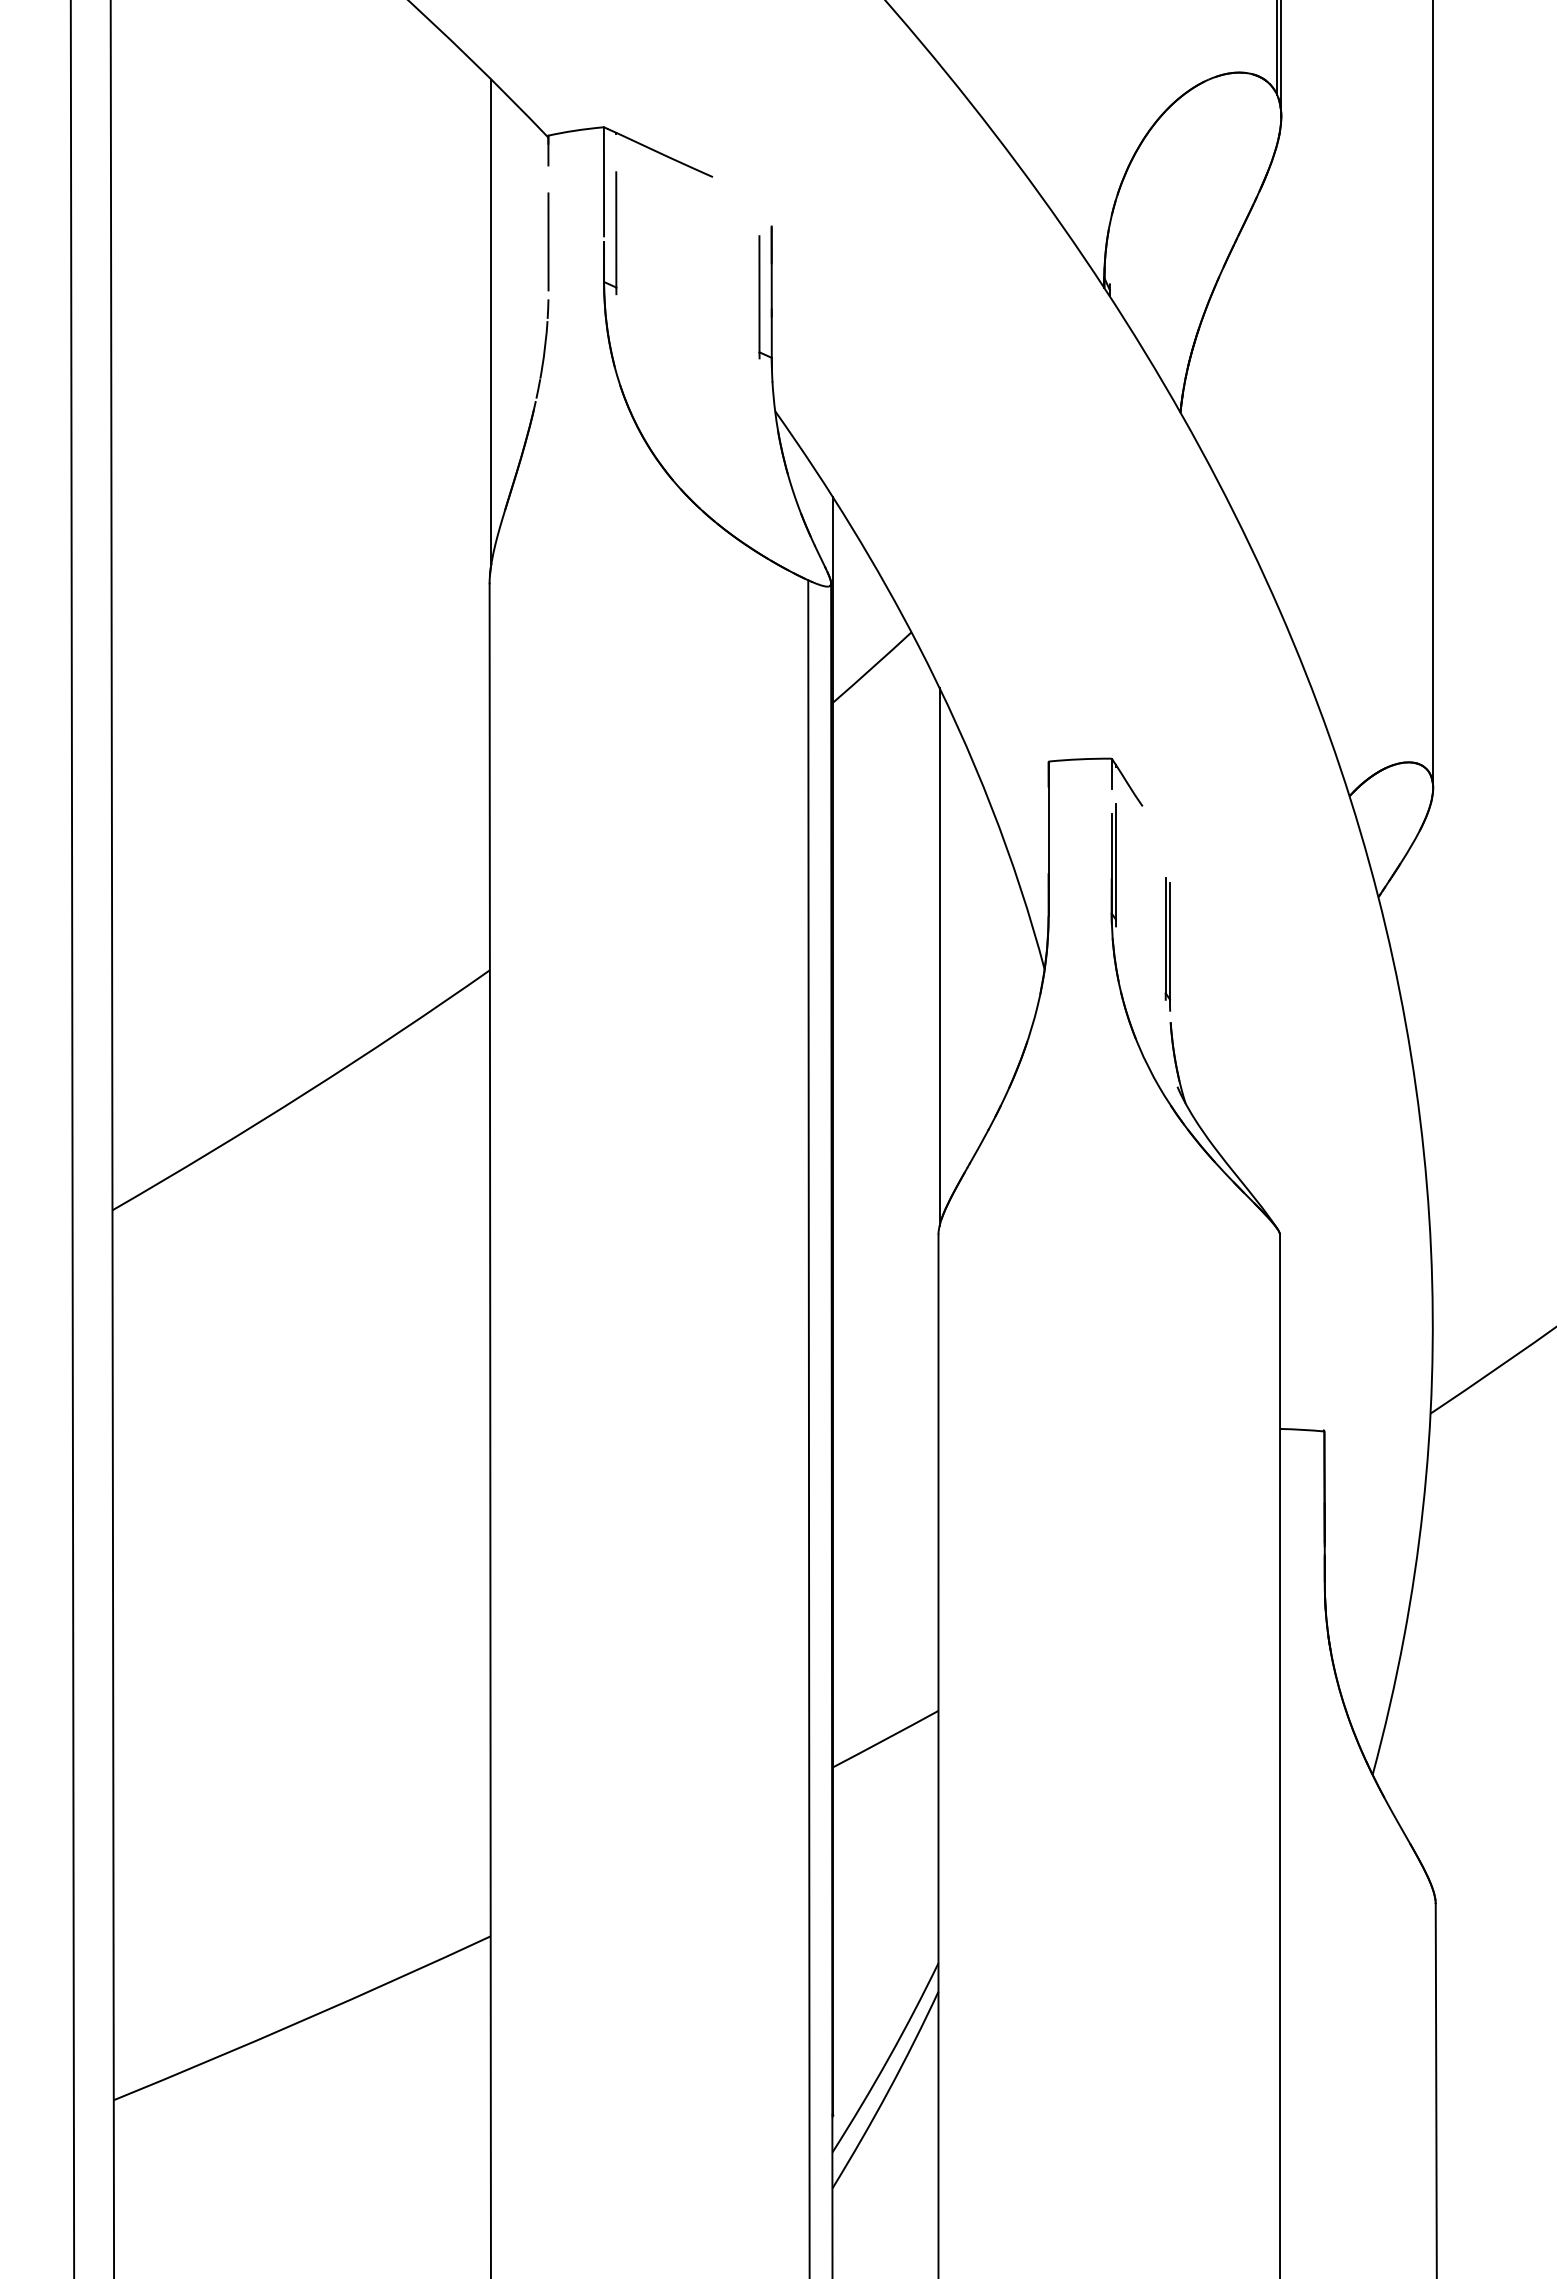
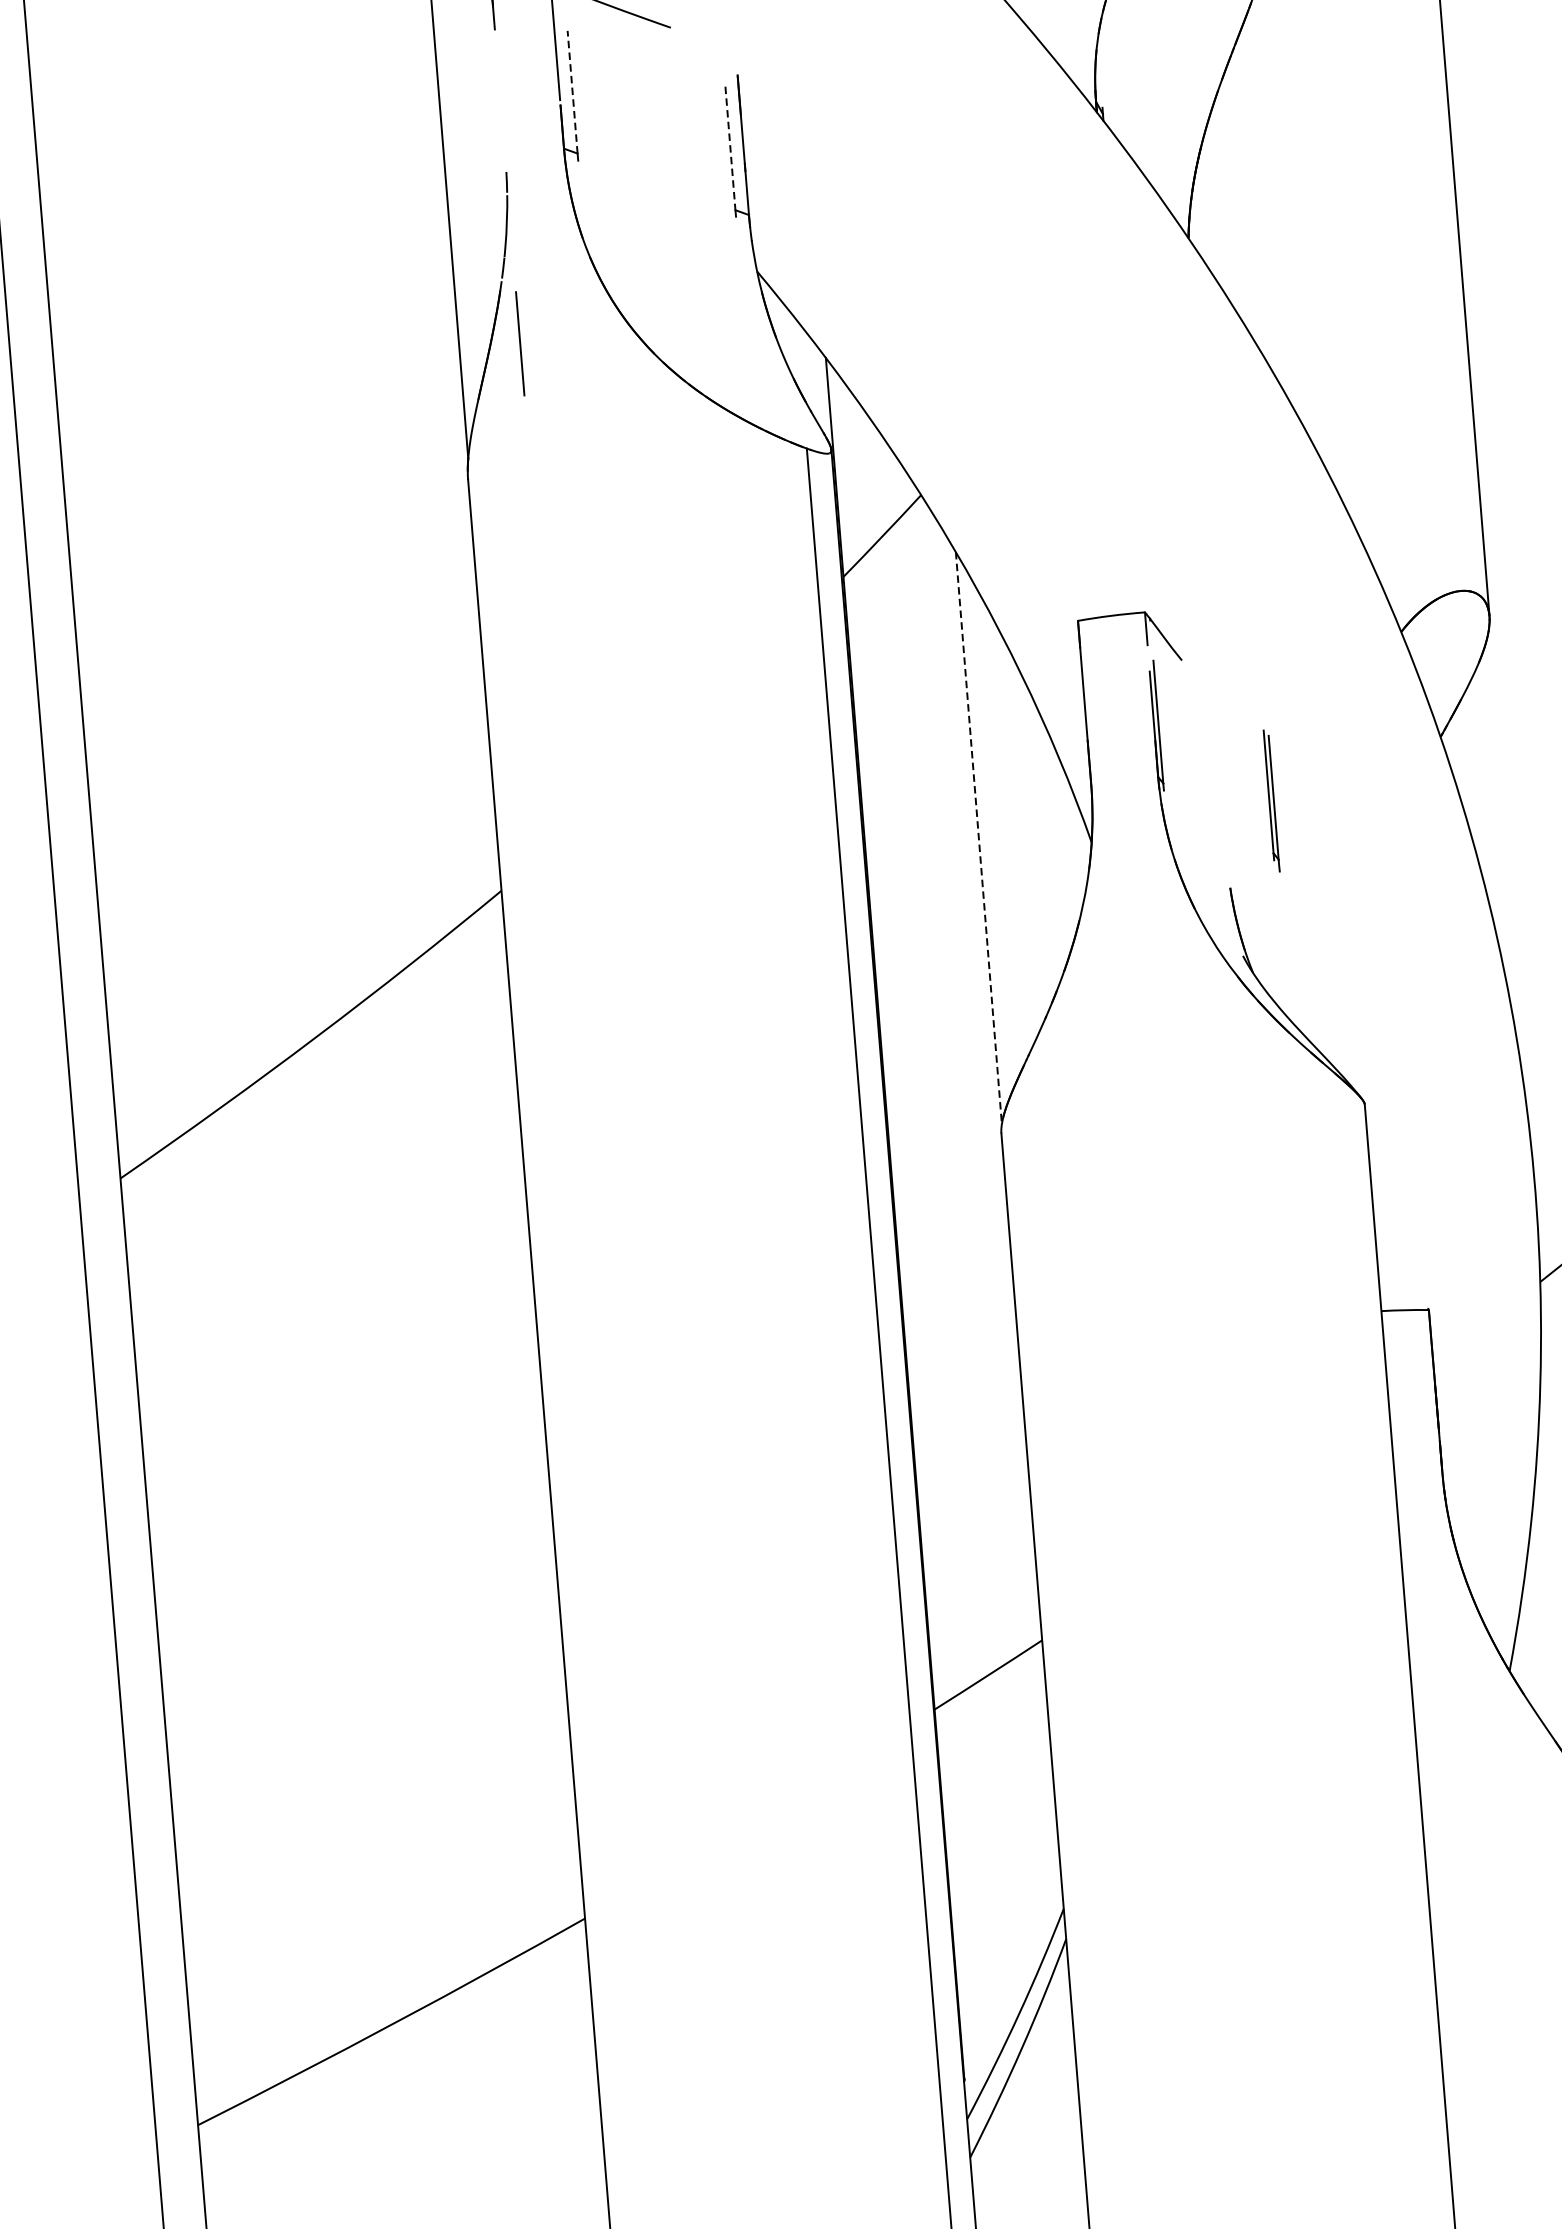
line: (616, 229) -> (572, 91), solid -> dashed
line: (548, 241) -> (520, 343), moved
line: (759, 294) -> (730, 148), solid -> dashed
part: (1167, 944) -> (1271, 801), moved
line: (939, 956) -> (978, 837), solid -> dashed

